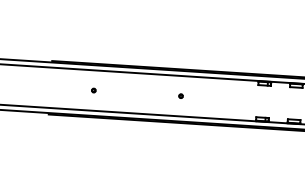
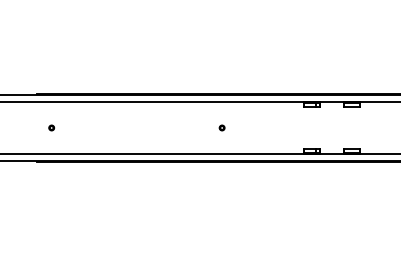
part: (93, 90) -> (51, 127), moved
part: (180, 95) -> (221, 127), moved

